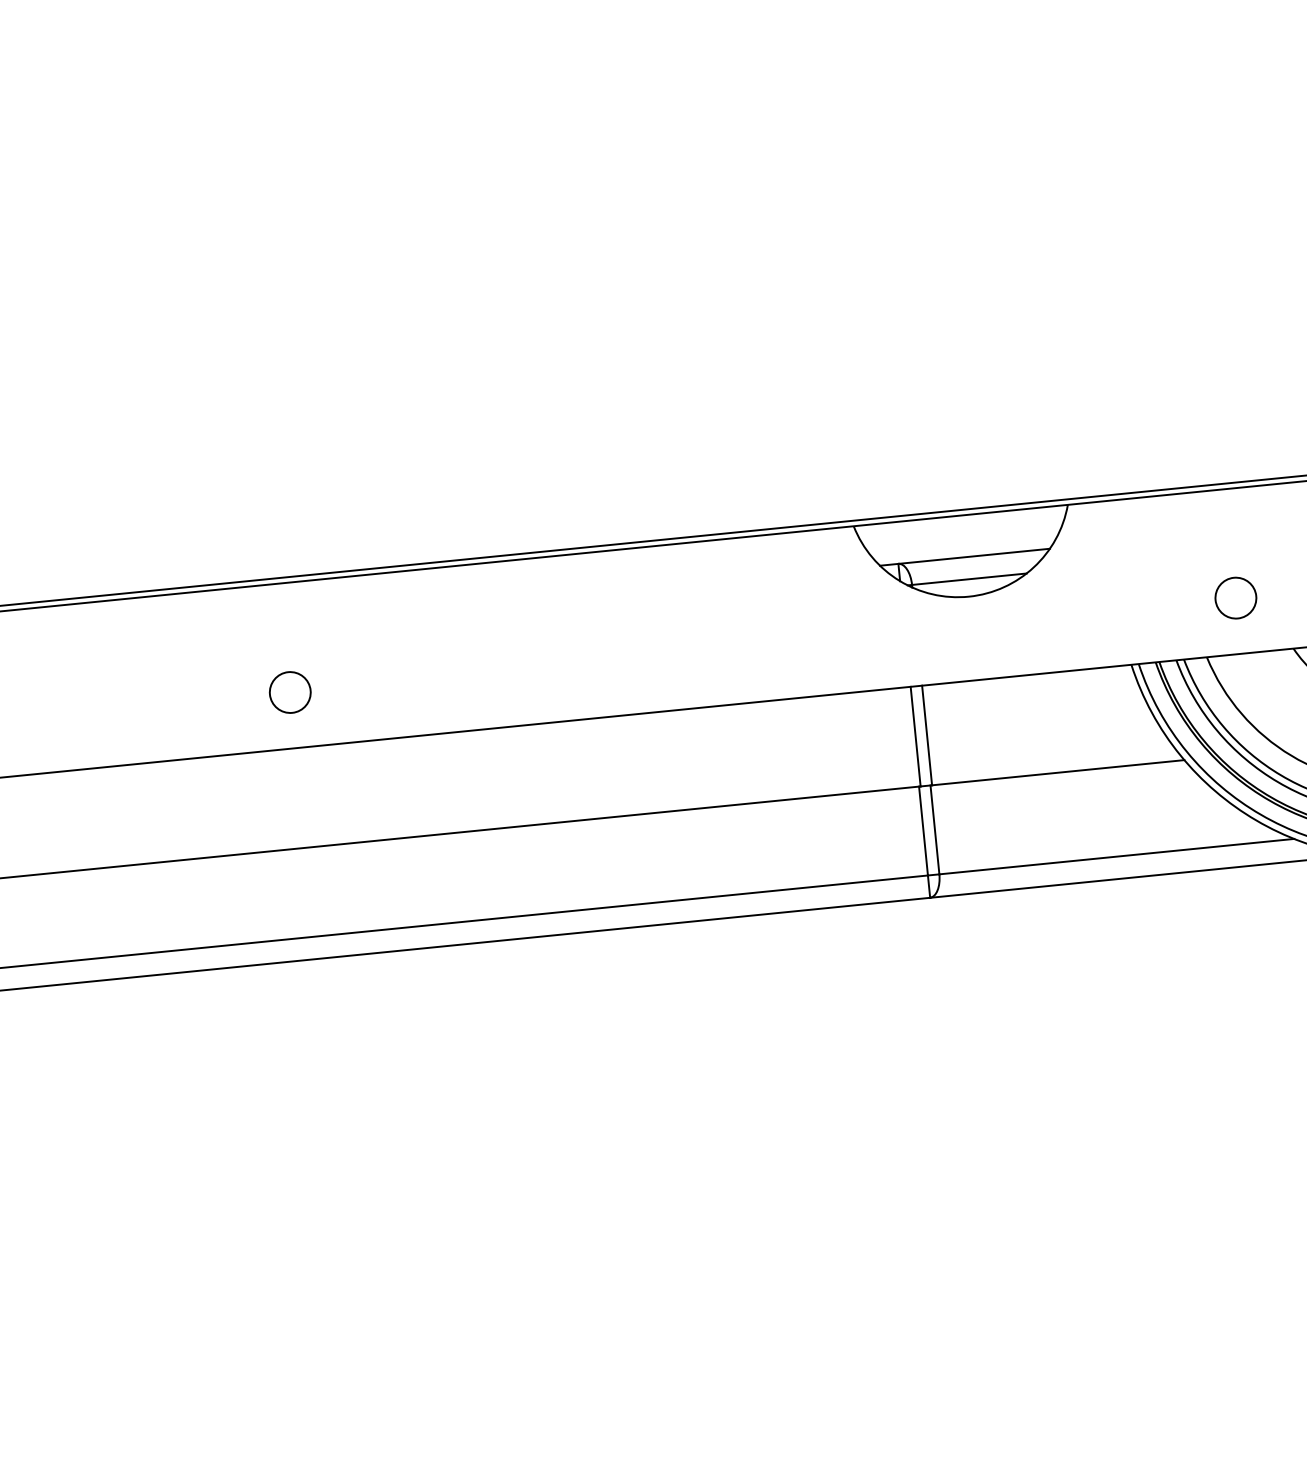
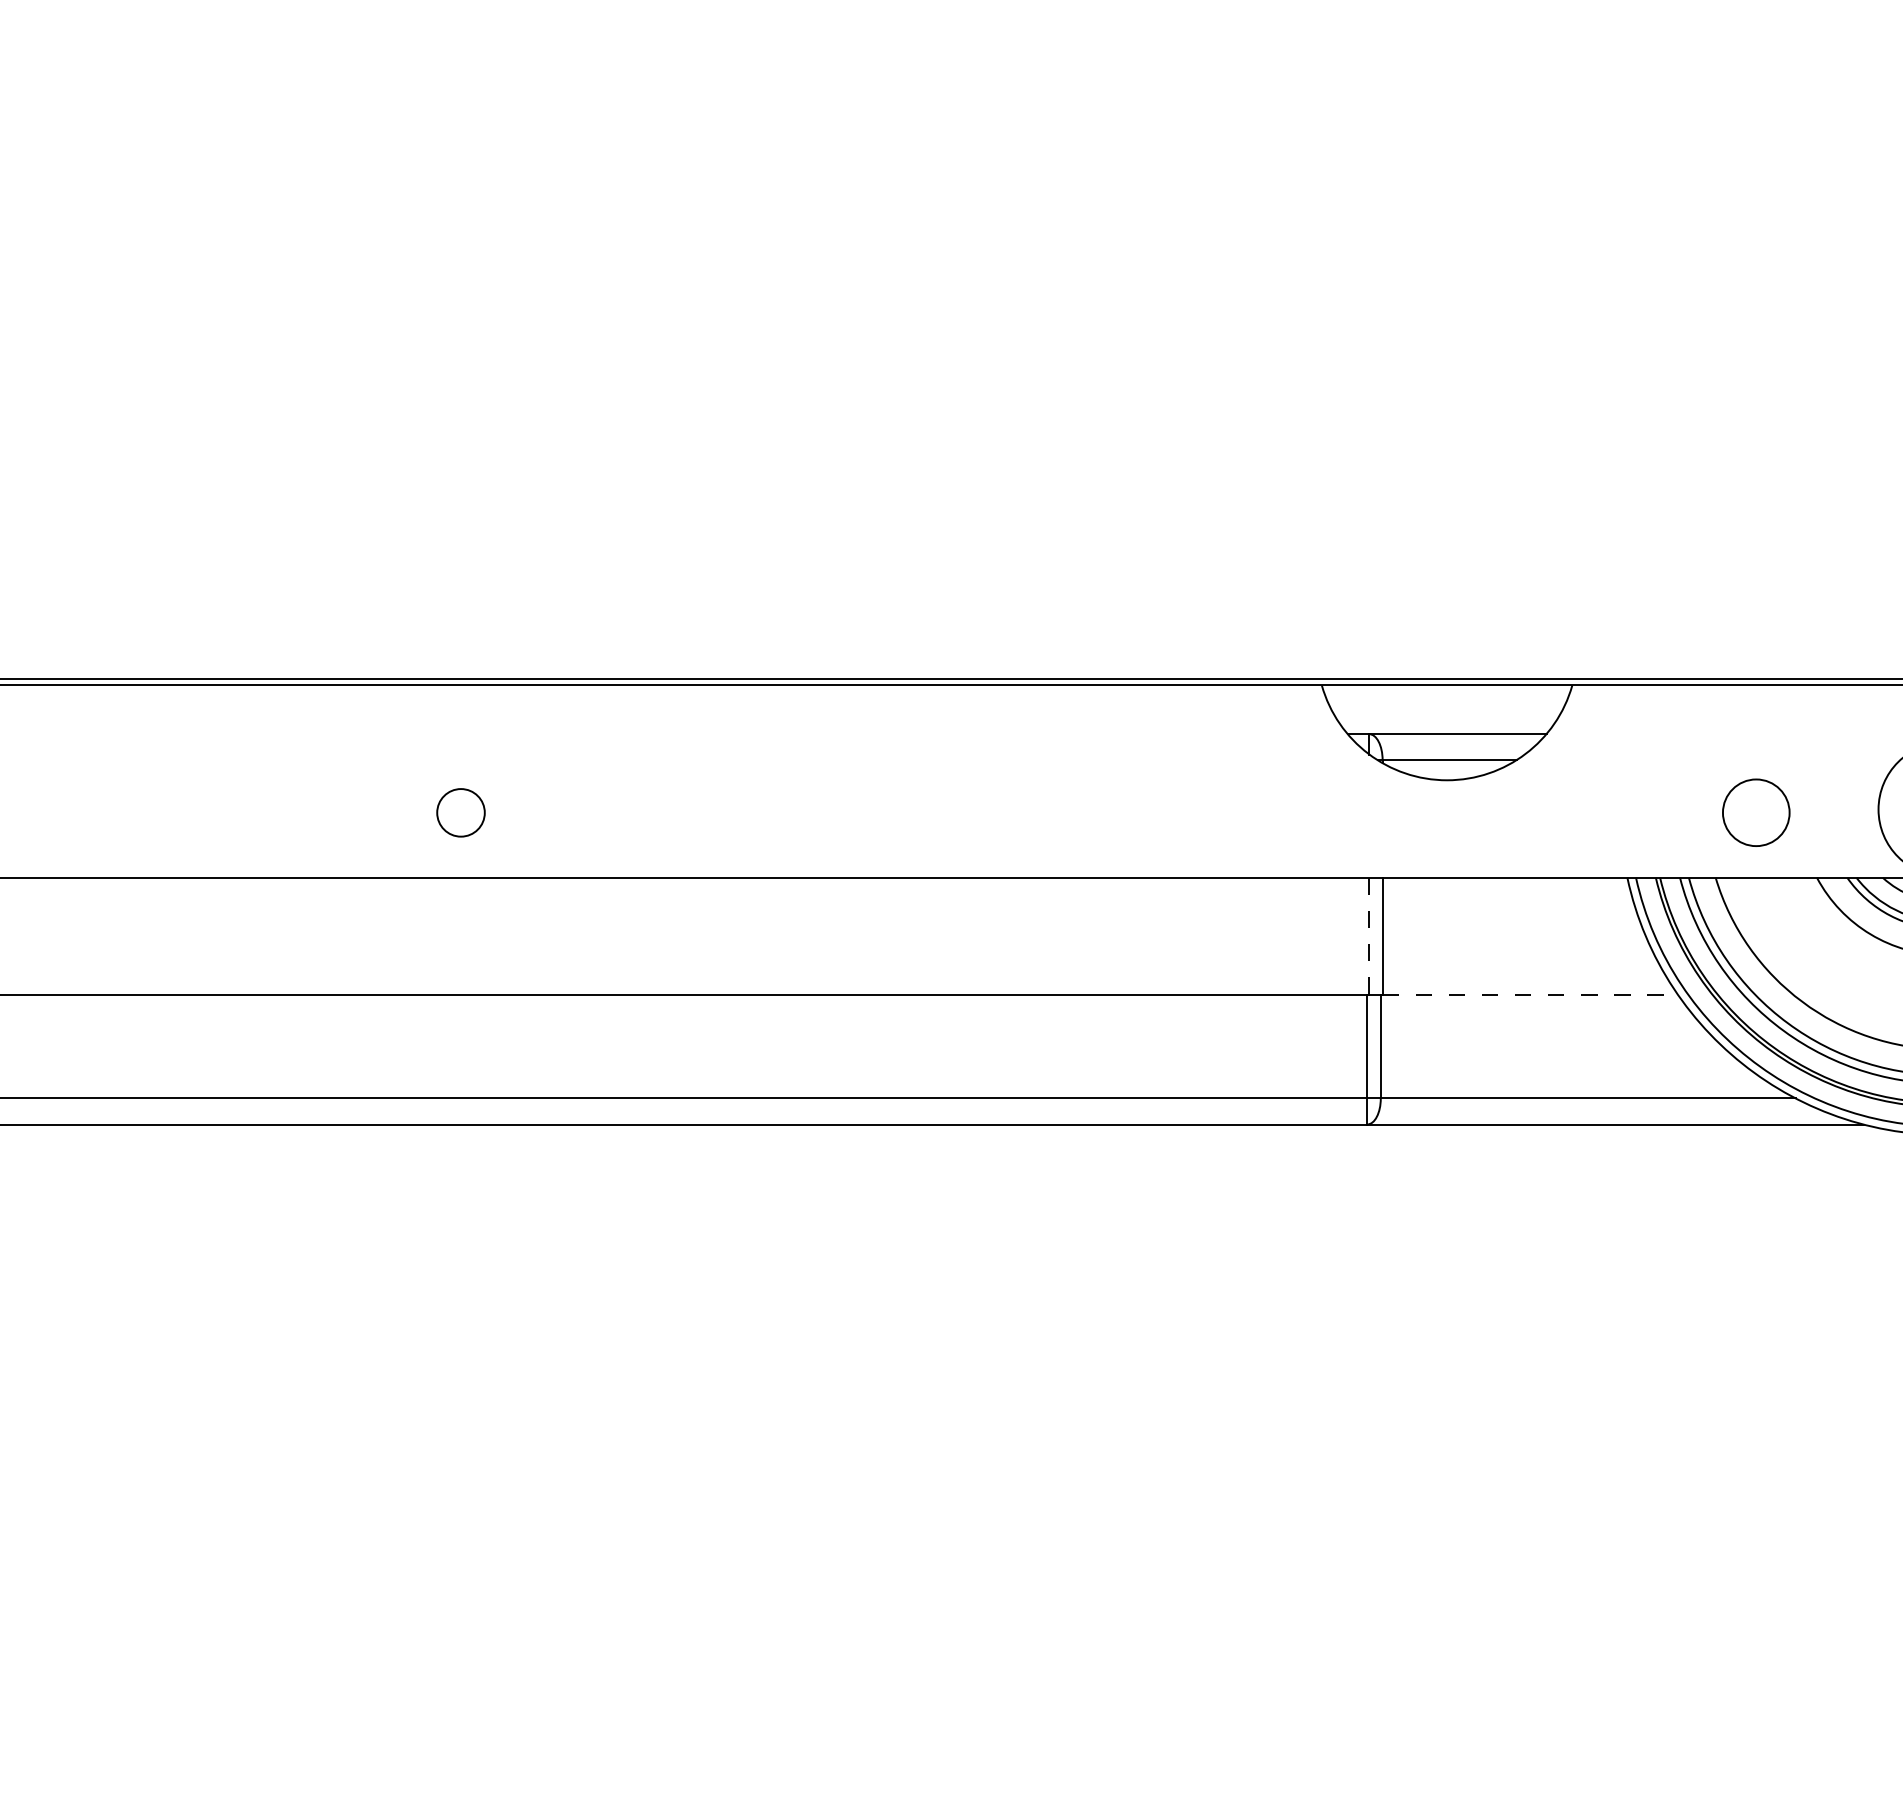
circle: (1235, 597) -> (1755, 812), size x1.4
circle: (289, 692) -> (460, 812), moved
line: (915, 736) -> (1369, 936), solid -> dashed
line: (1058, 772) -> (1530, 994), solid -> dashed

